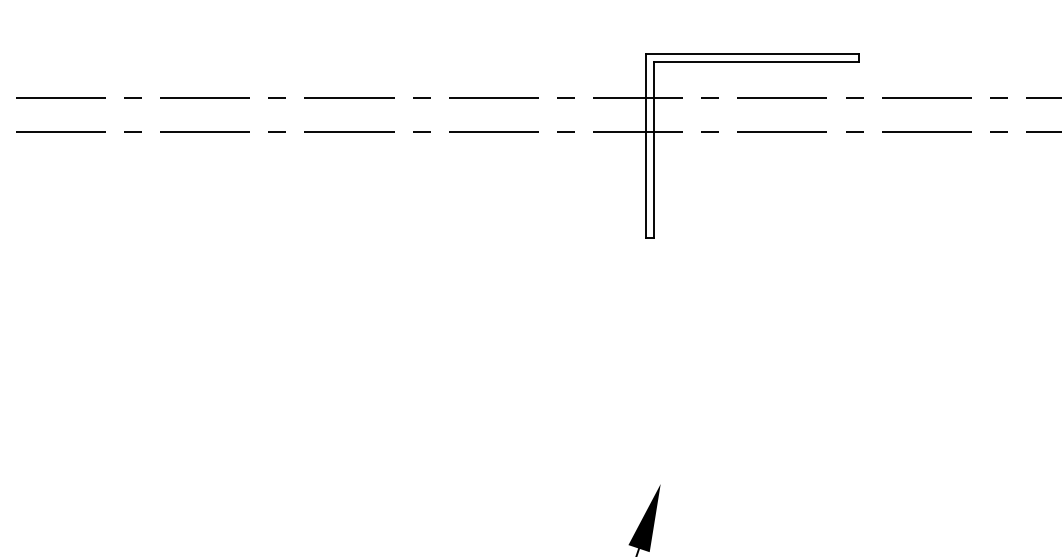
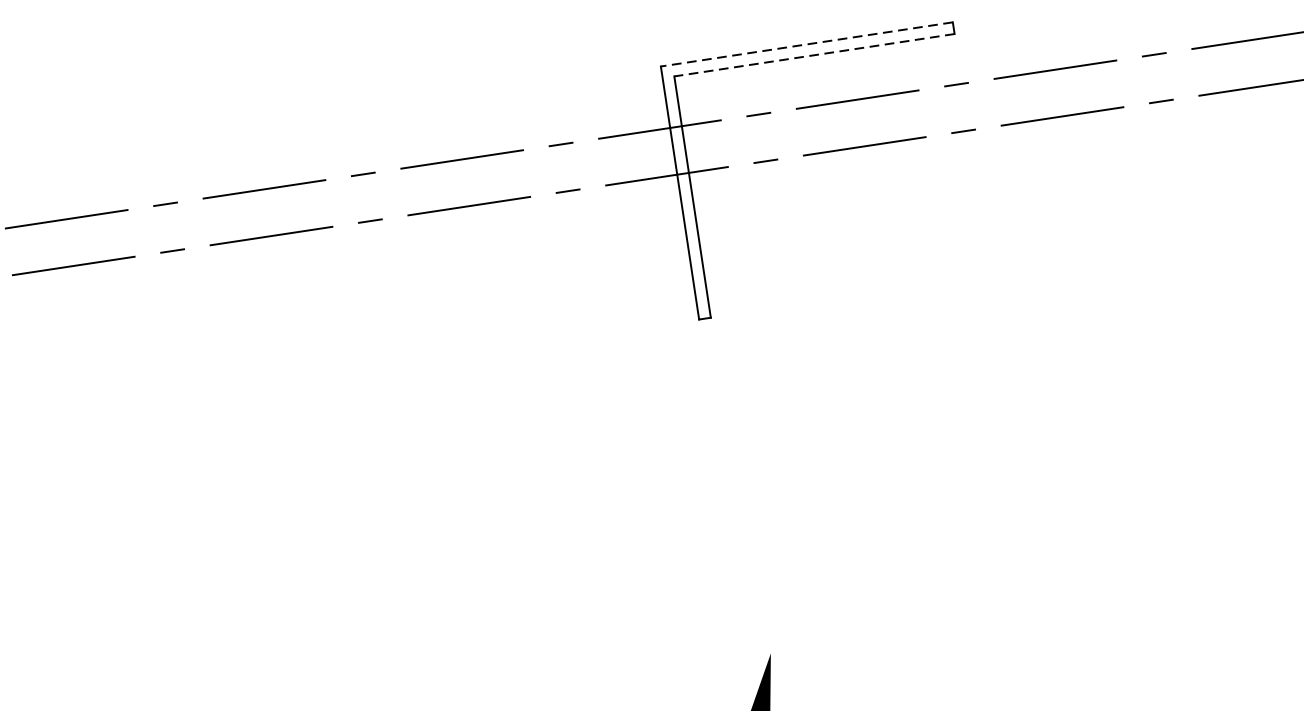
line: (752, 53) -> (807, 44), solid -> dashed
line: (755, 62) -> (813, 55), solid -> dashed

